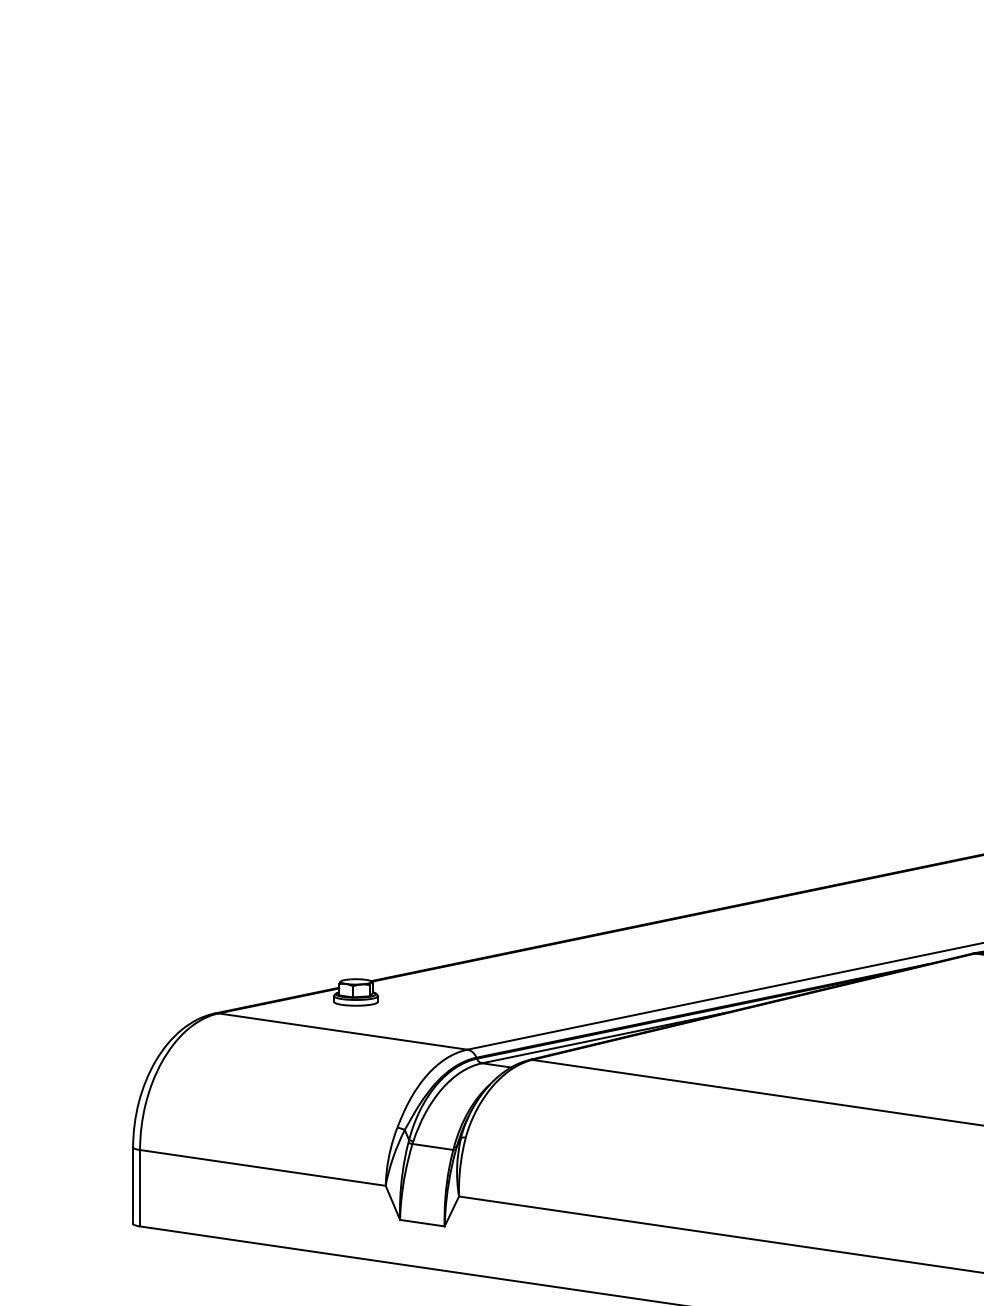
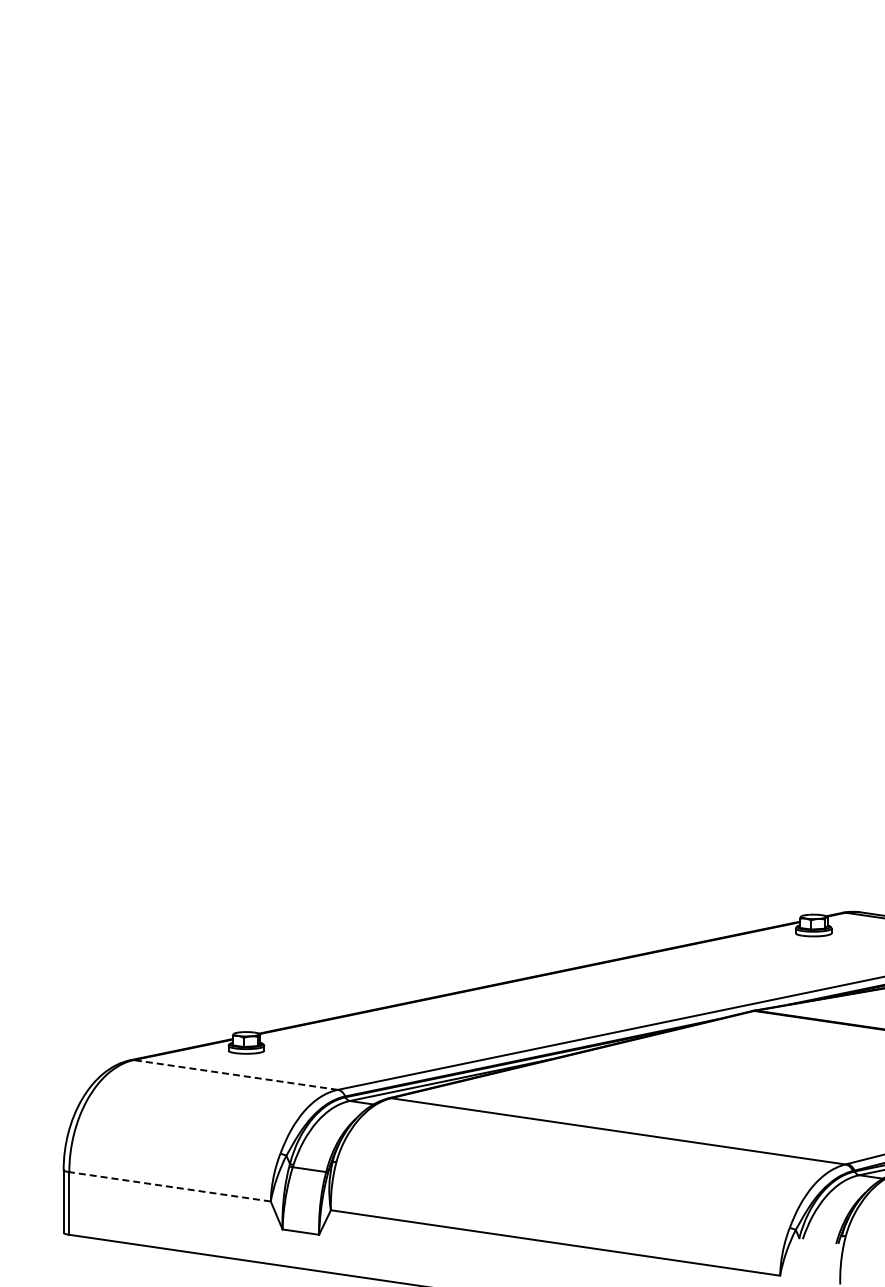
line: (342, 1030) -> (235, 1074), solid -> dashed
line: (263, 1167) -> (170, 1186), solid -> dashed

